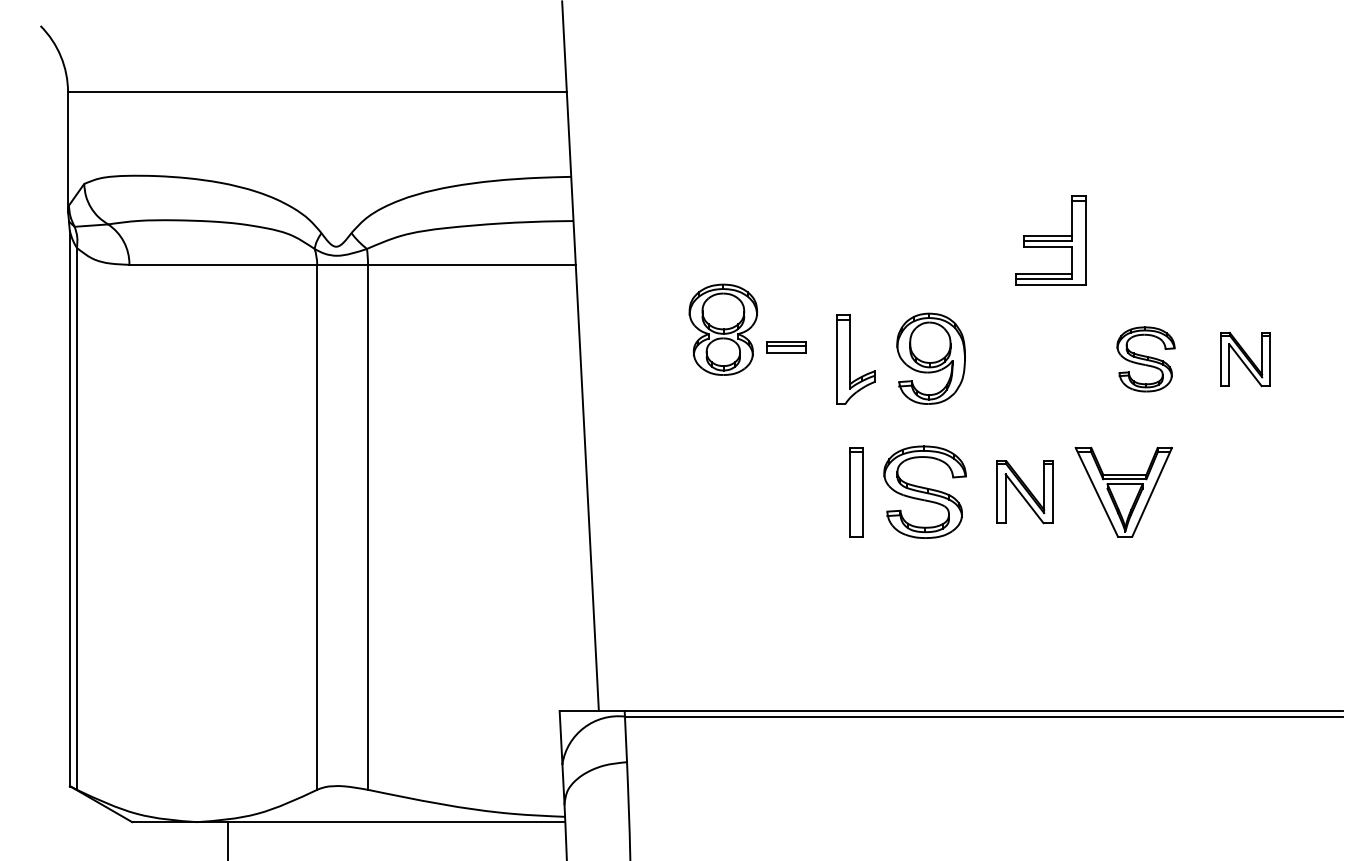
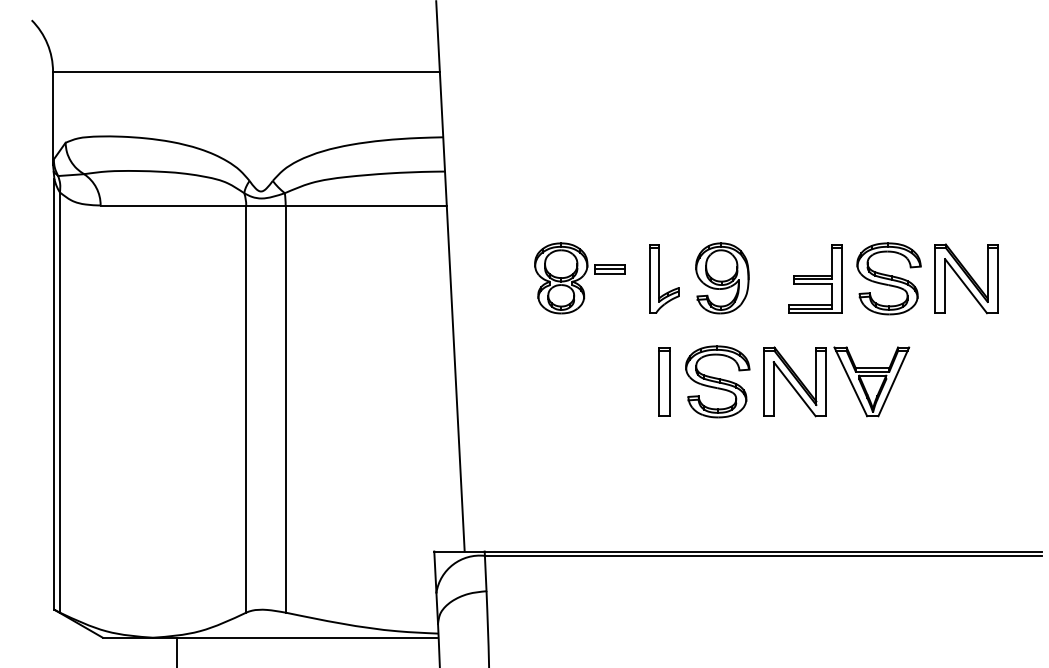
part: (1050, 240) -> (814, 278), moved
part: (722, 329) -> (560, 278), moved
part: (1145, 359) -> (888, 278), size x1.43
part: (1245, 359) -> (966, 278), size x1.67
part: (1024, 491) -> (794, 381), size x1.43

